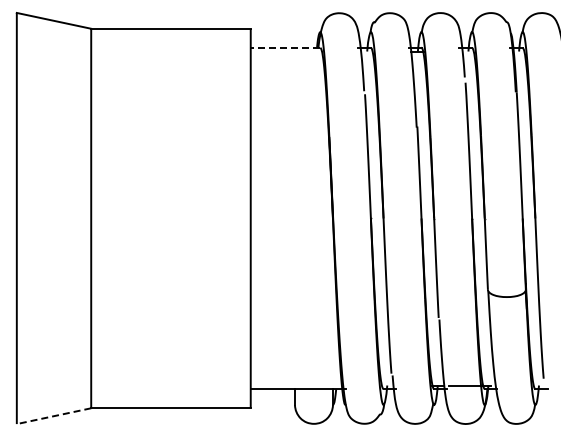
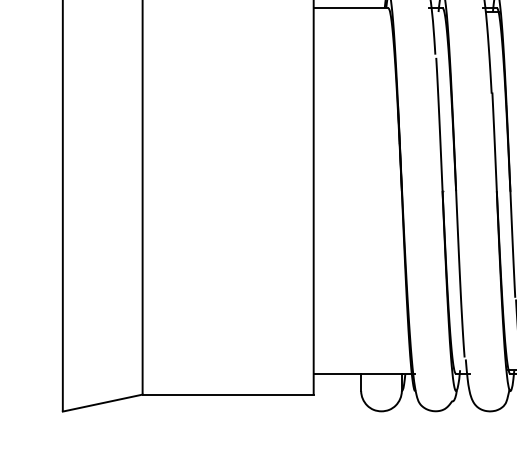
line: (285, 47) -> (350, 7), dashed -> solid
line: (53, 416) -> (102, 403), dashed -> solid

